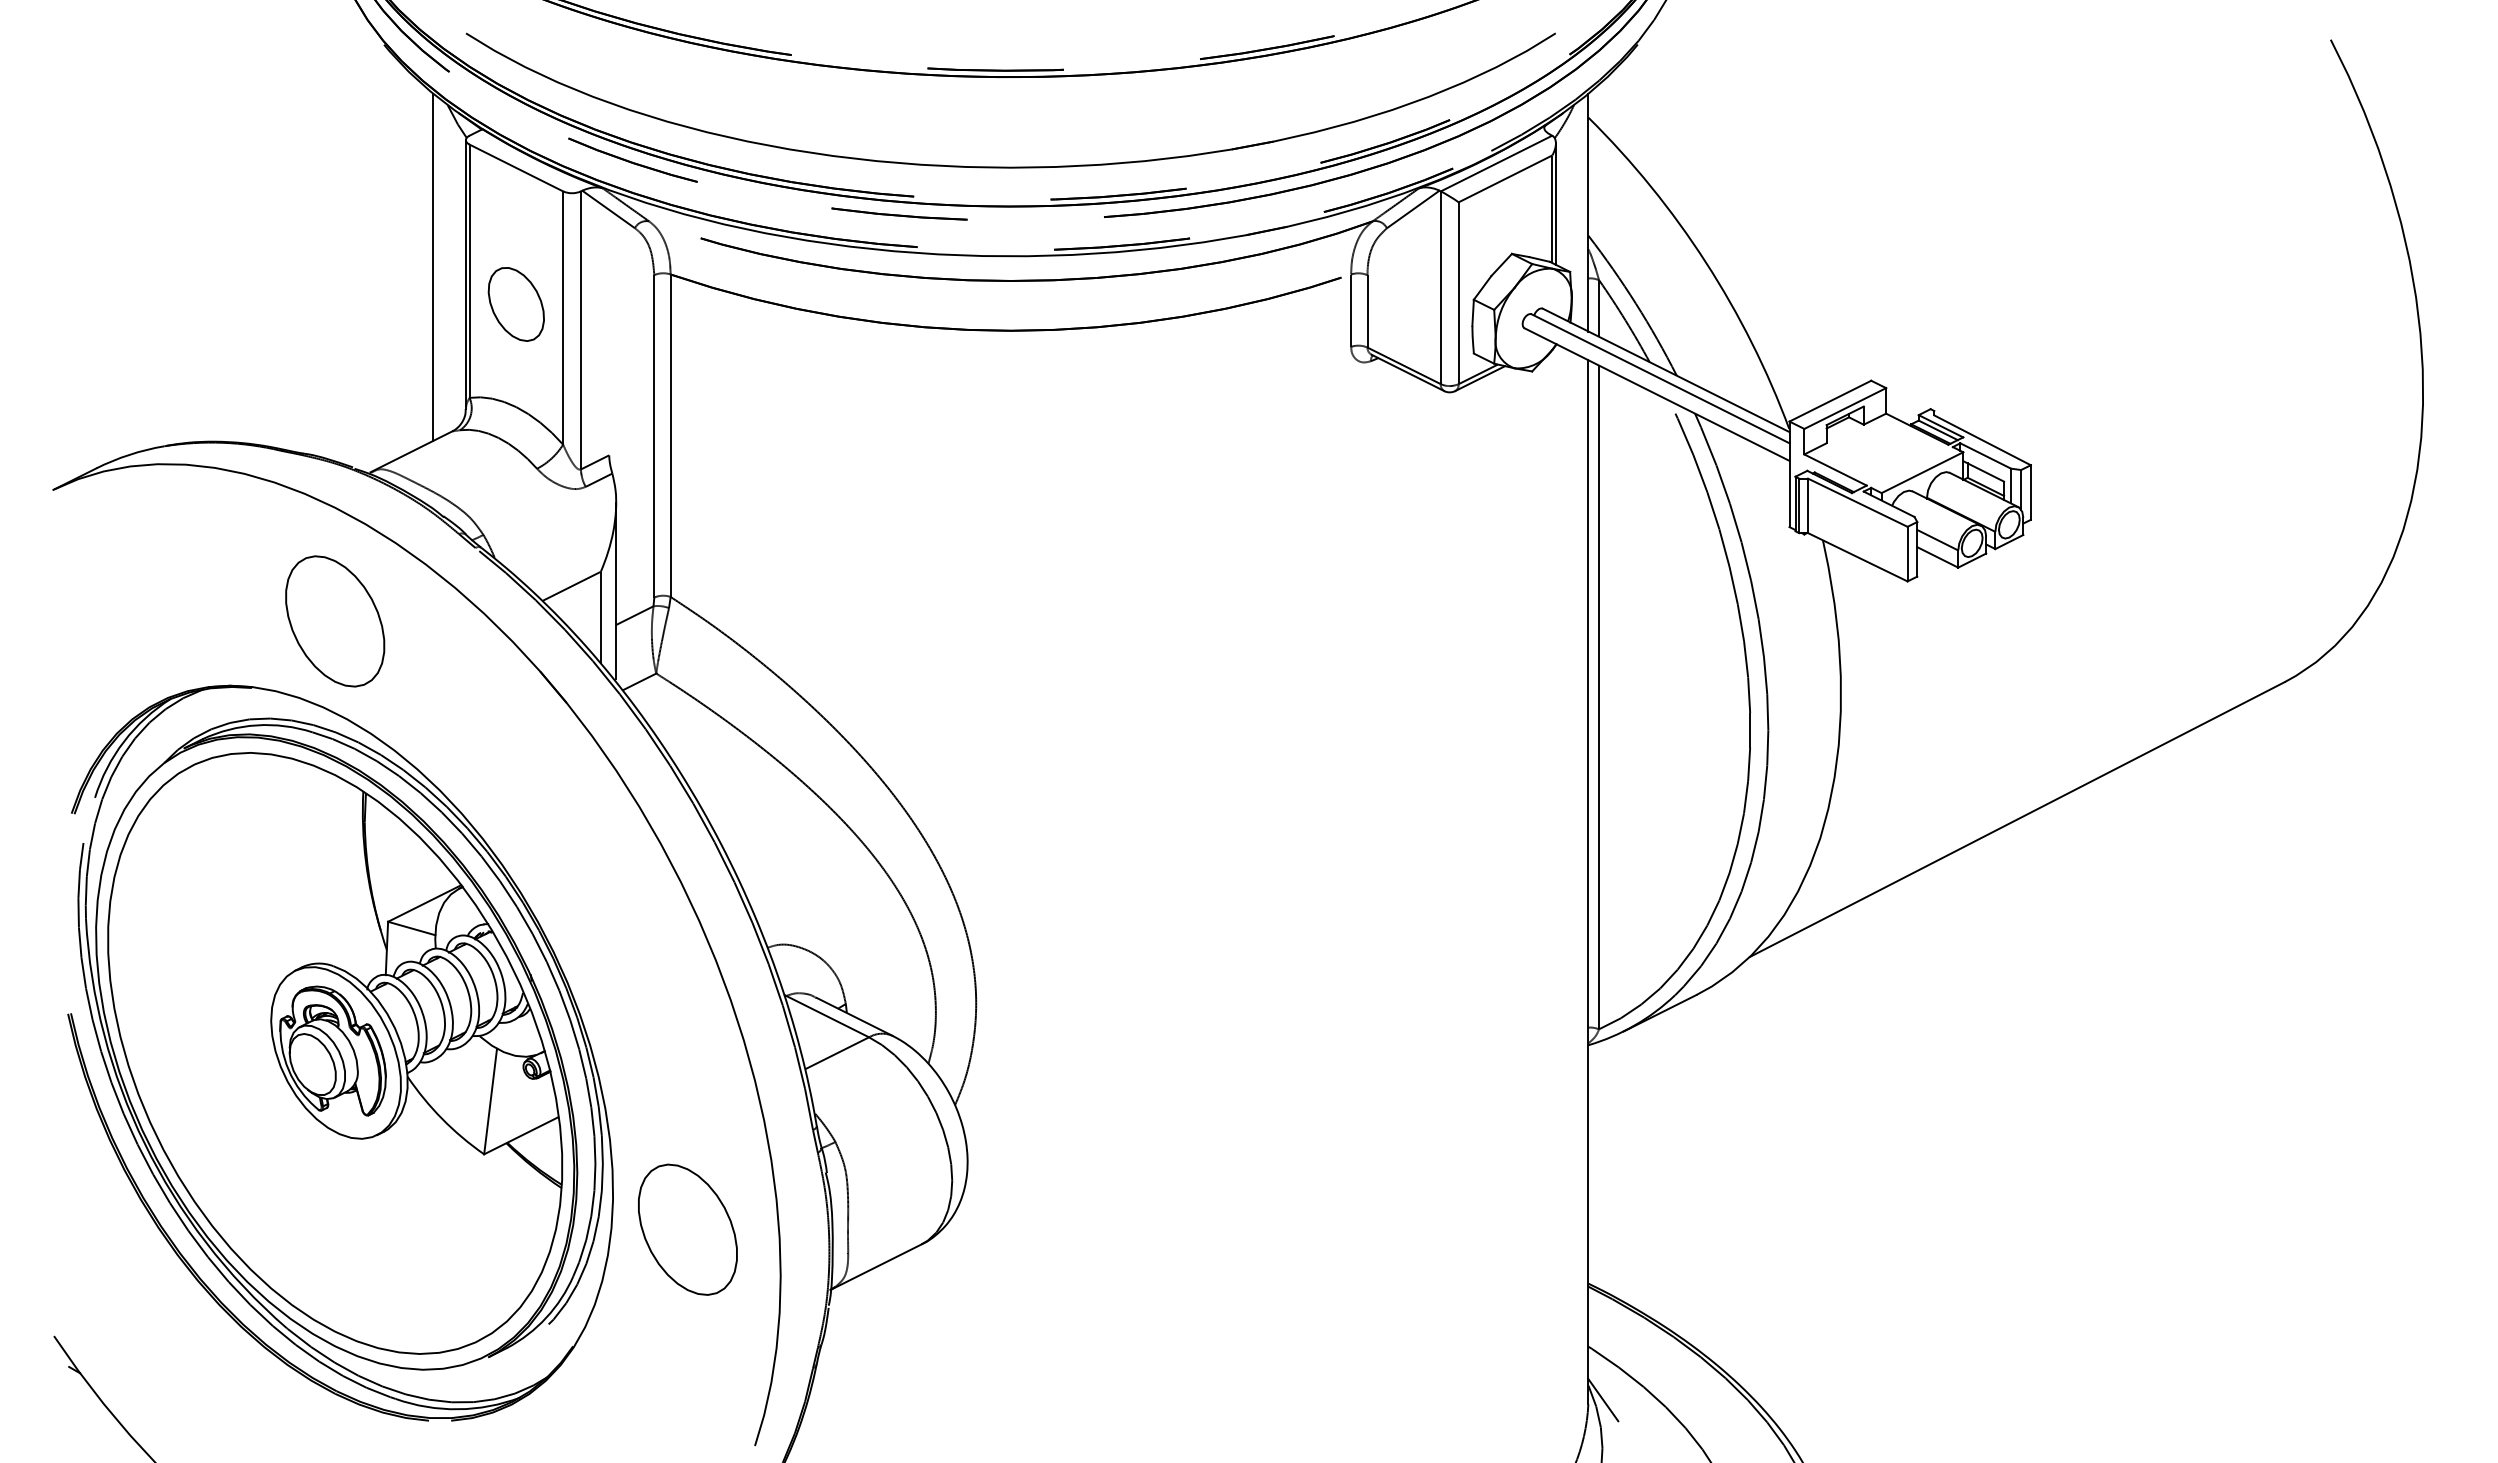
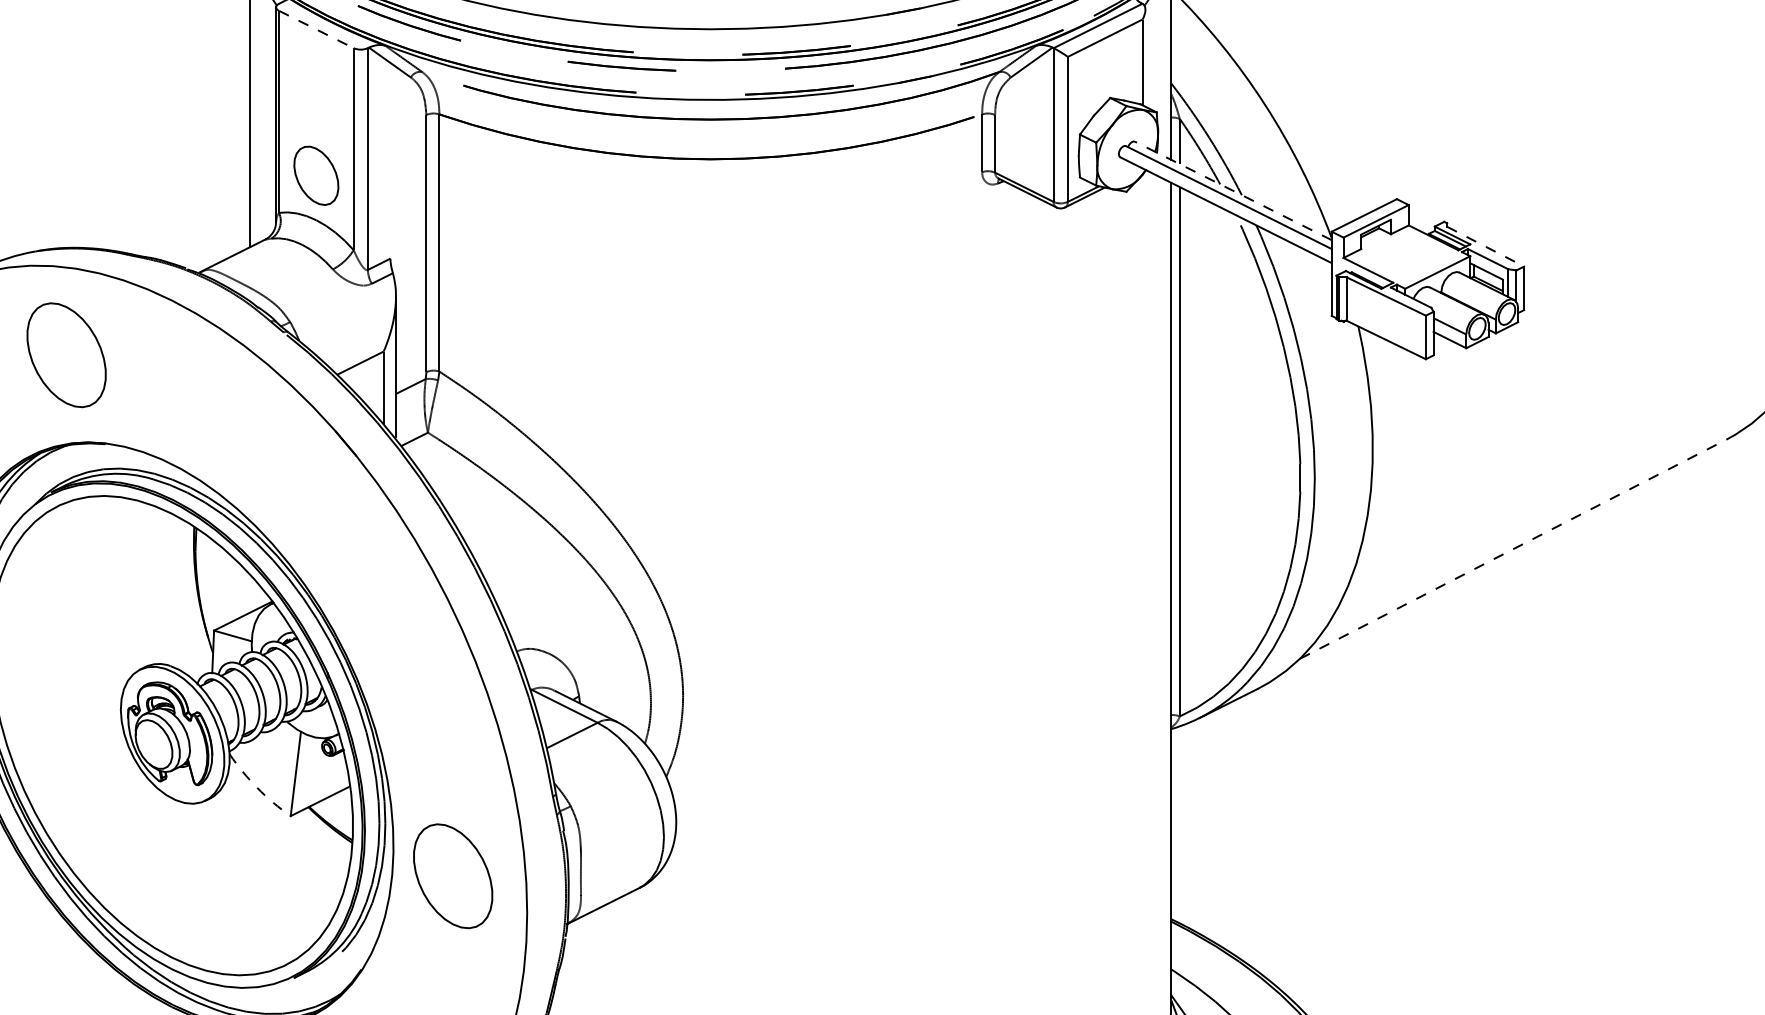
line: (516, 168) -> (316, 29), solid -> dashed
line: (1555, 203) -> (1145, 57), removed
part: (515, 304) -> (315, 175), moved
line: (1666, 370) -> (1233, 191), solid -> dashed
line: (1983, 440) -> (1486, 246), solid -> dashed
part: (335, 621) -> (66, 355), moved
line: (2017, 819) -> (1513, 549), solid -> dashed
arc: (442, 1119) -> (257, 788), solid -> dashed

